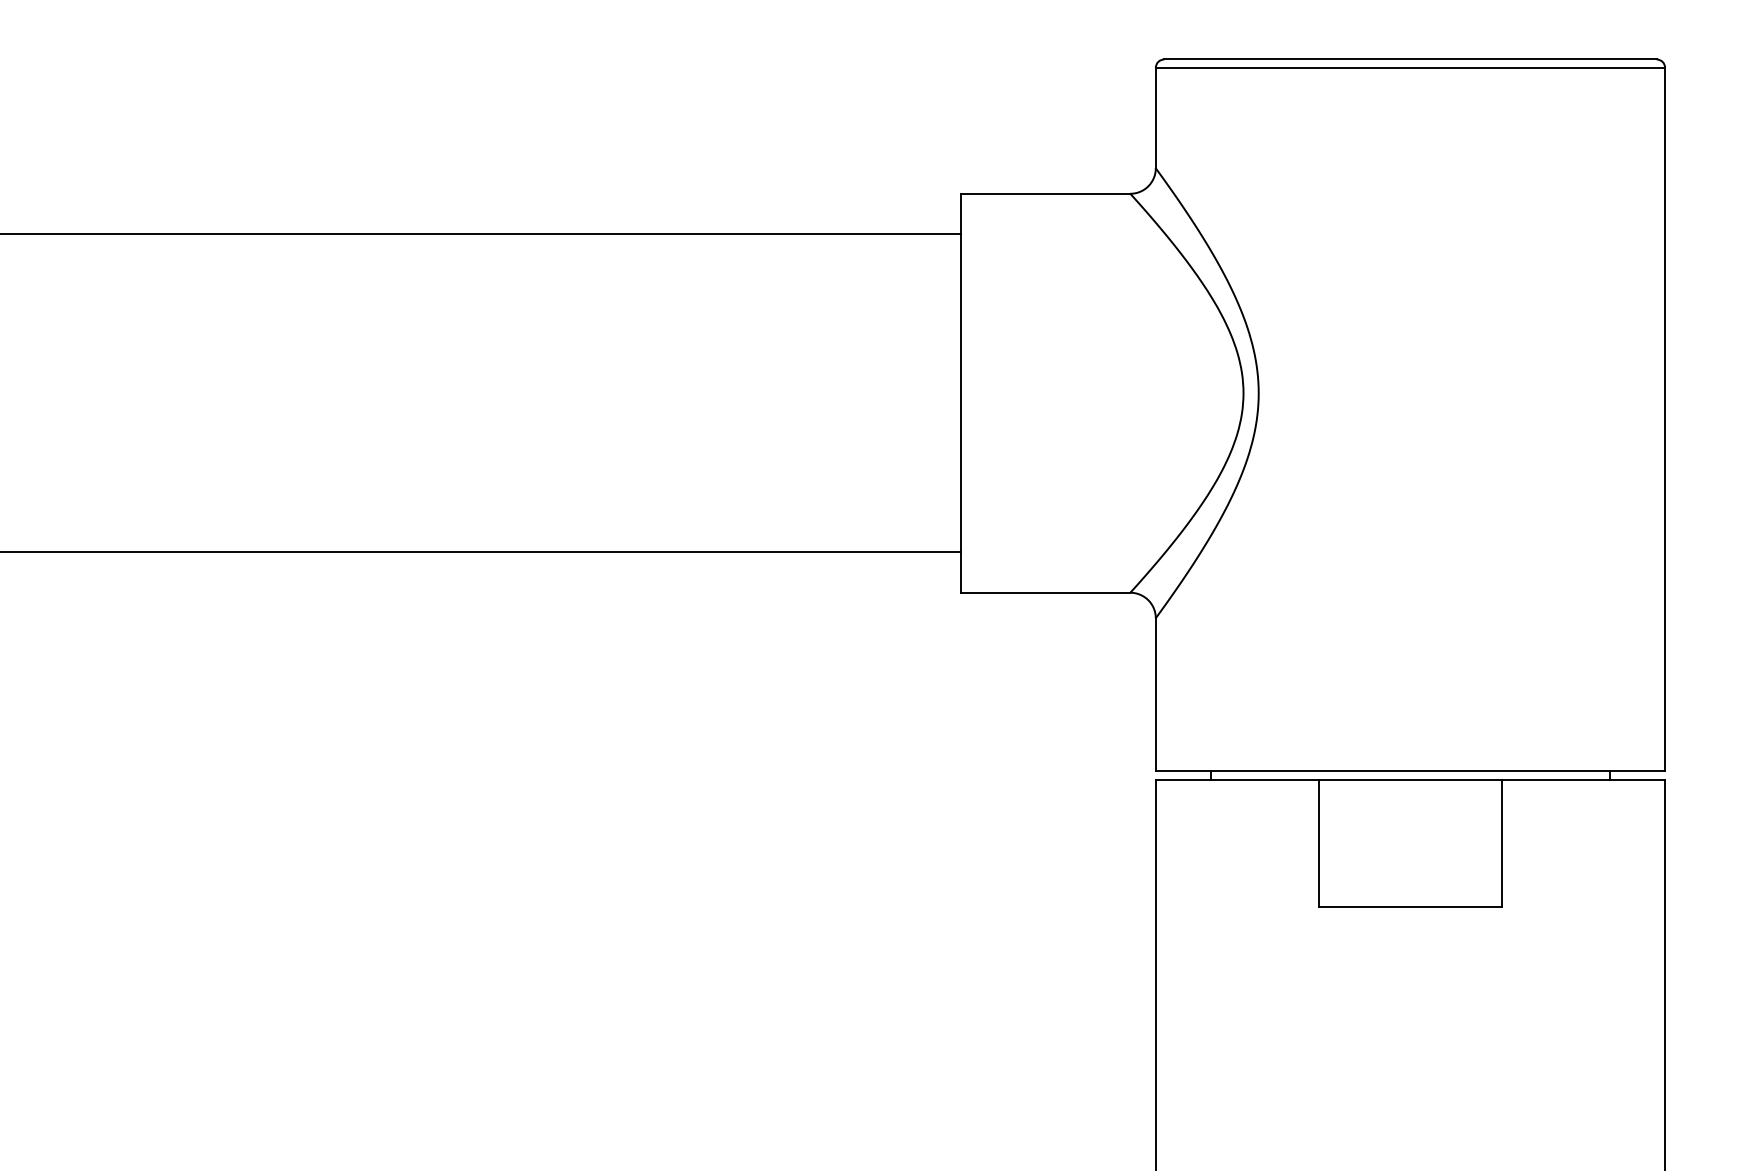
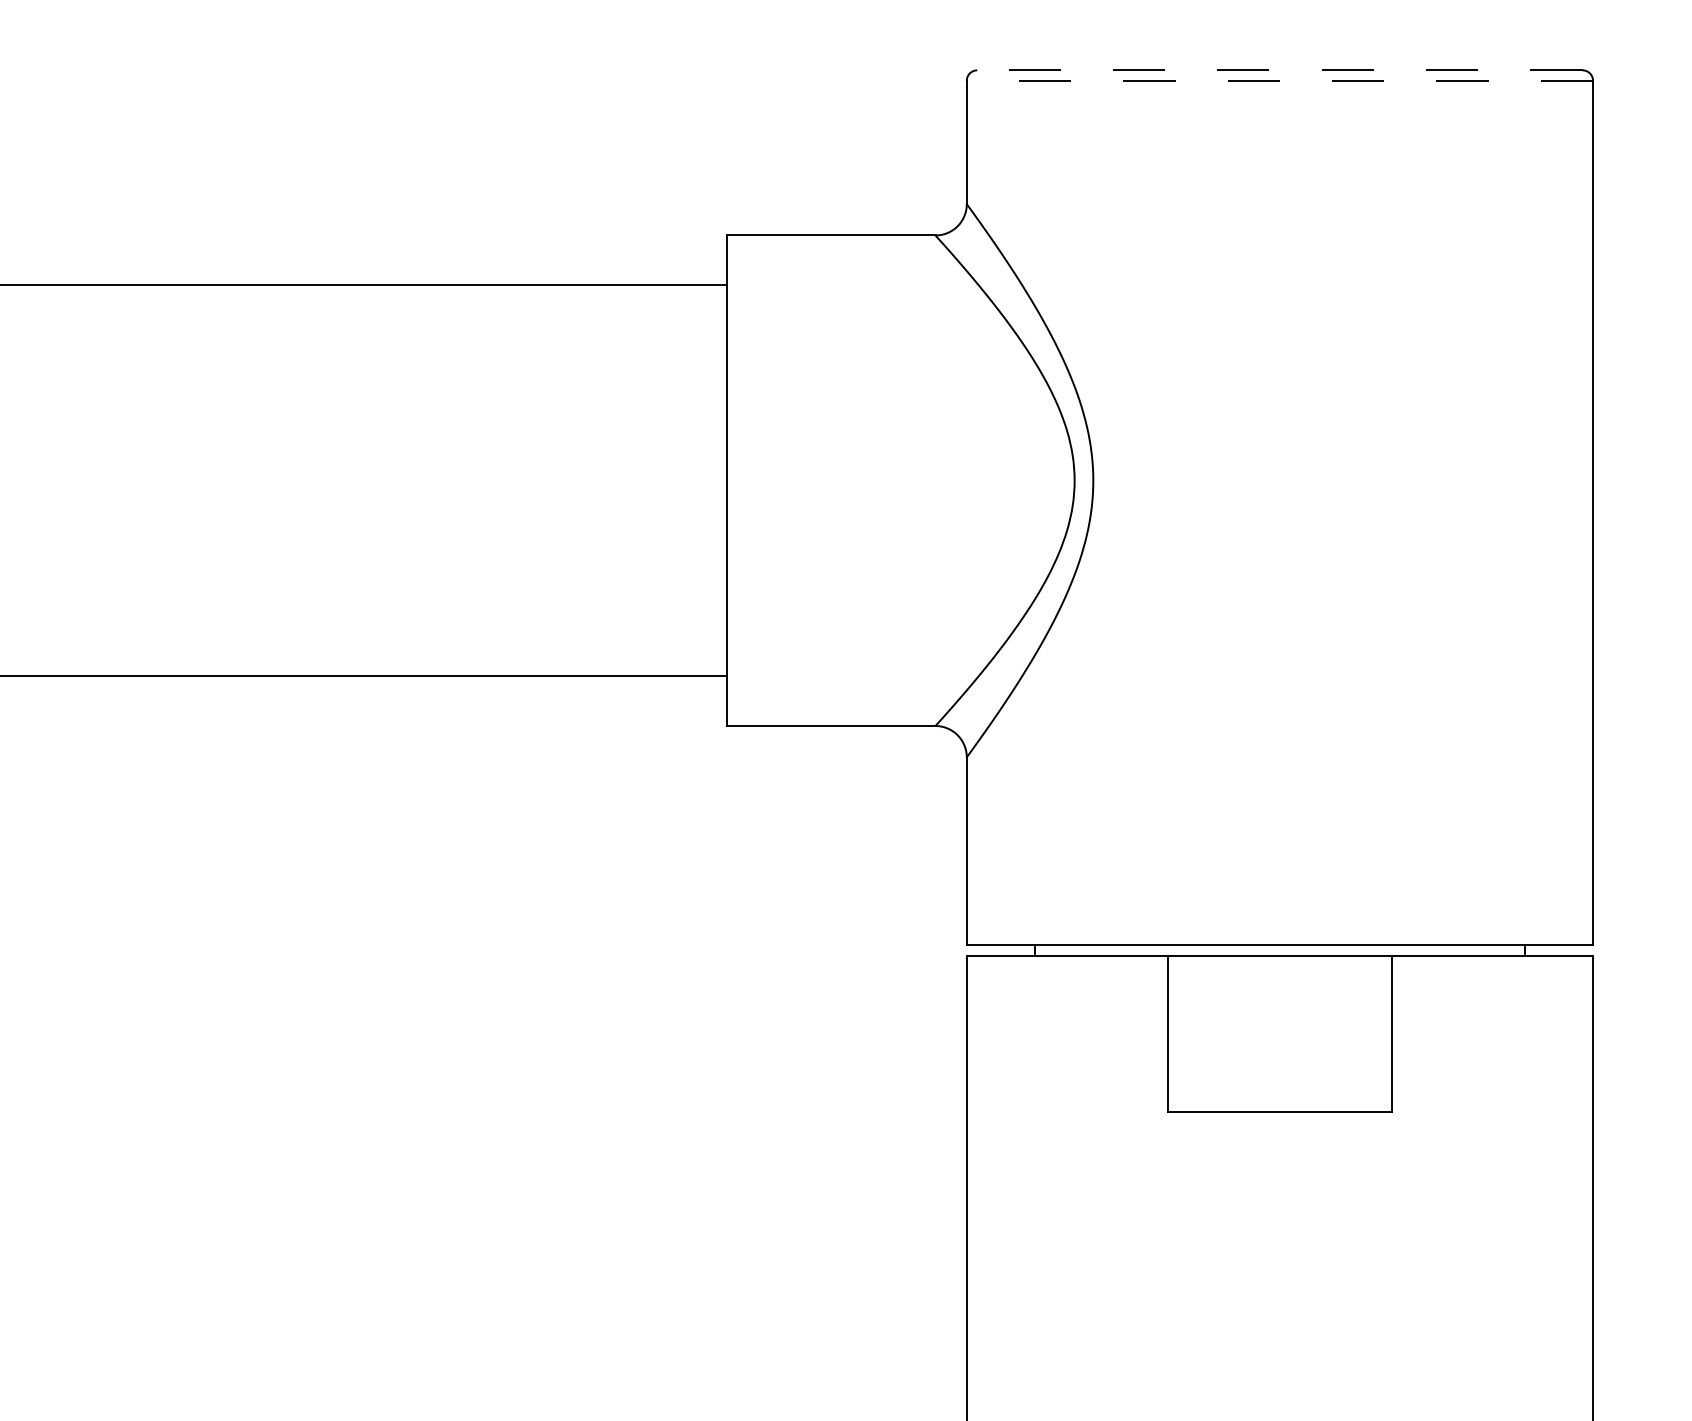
line: (1409, 59) -> (1278, 70), solid -> dashed
line: (1410, 67) -> (1279, 80), solid -> dashed

